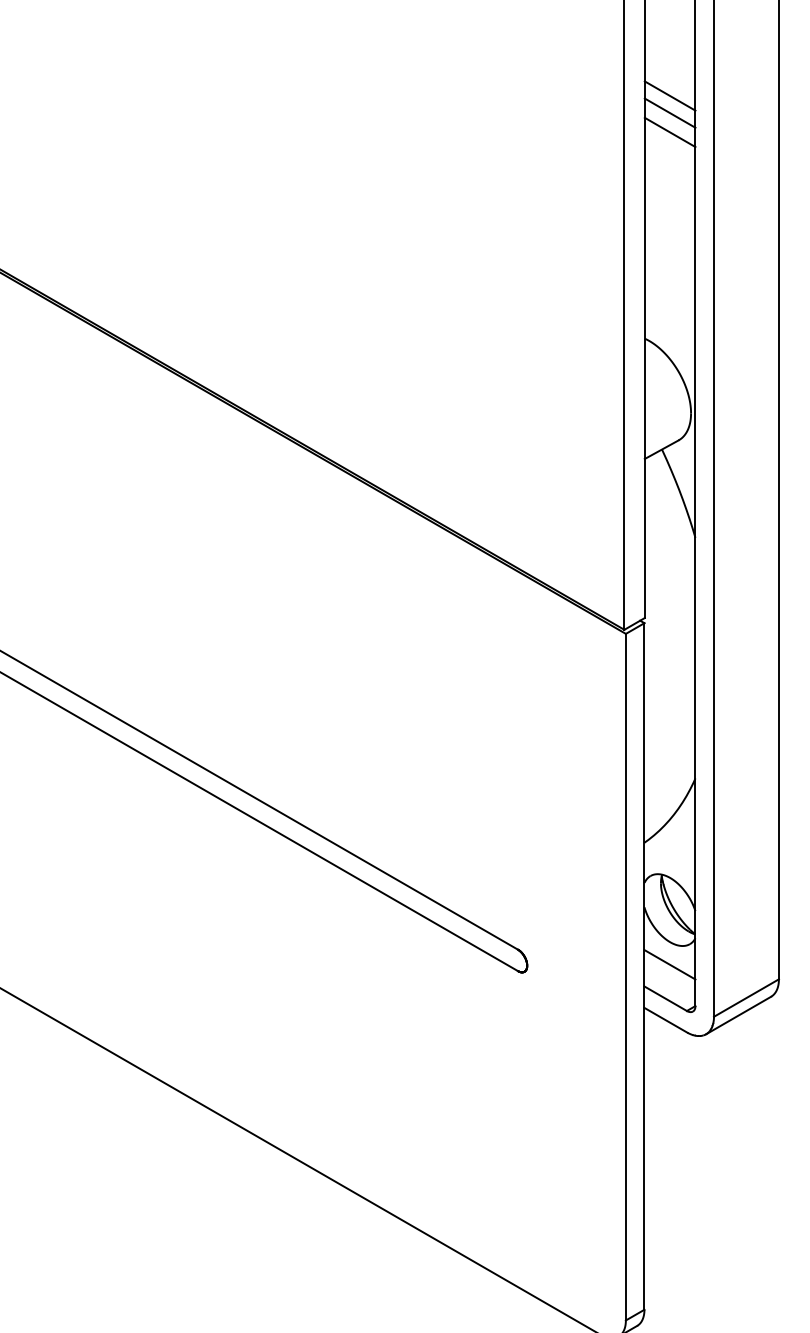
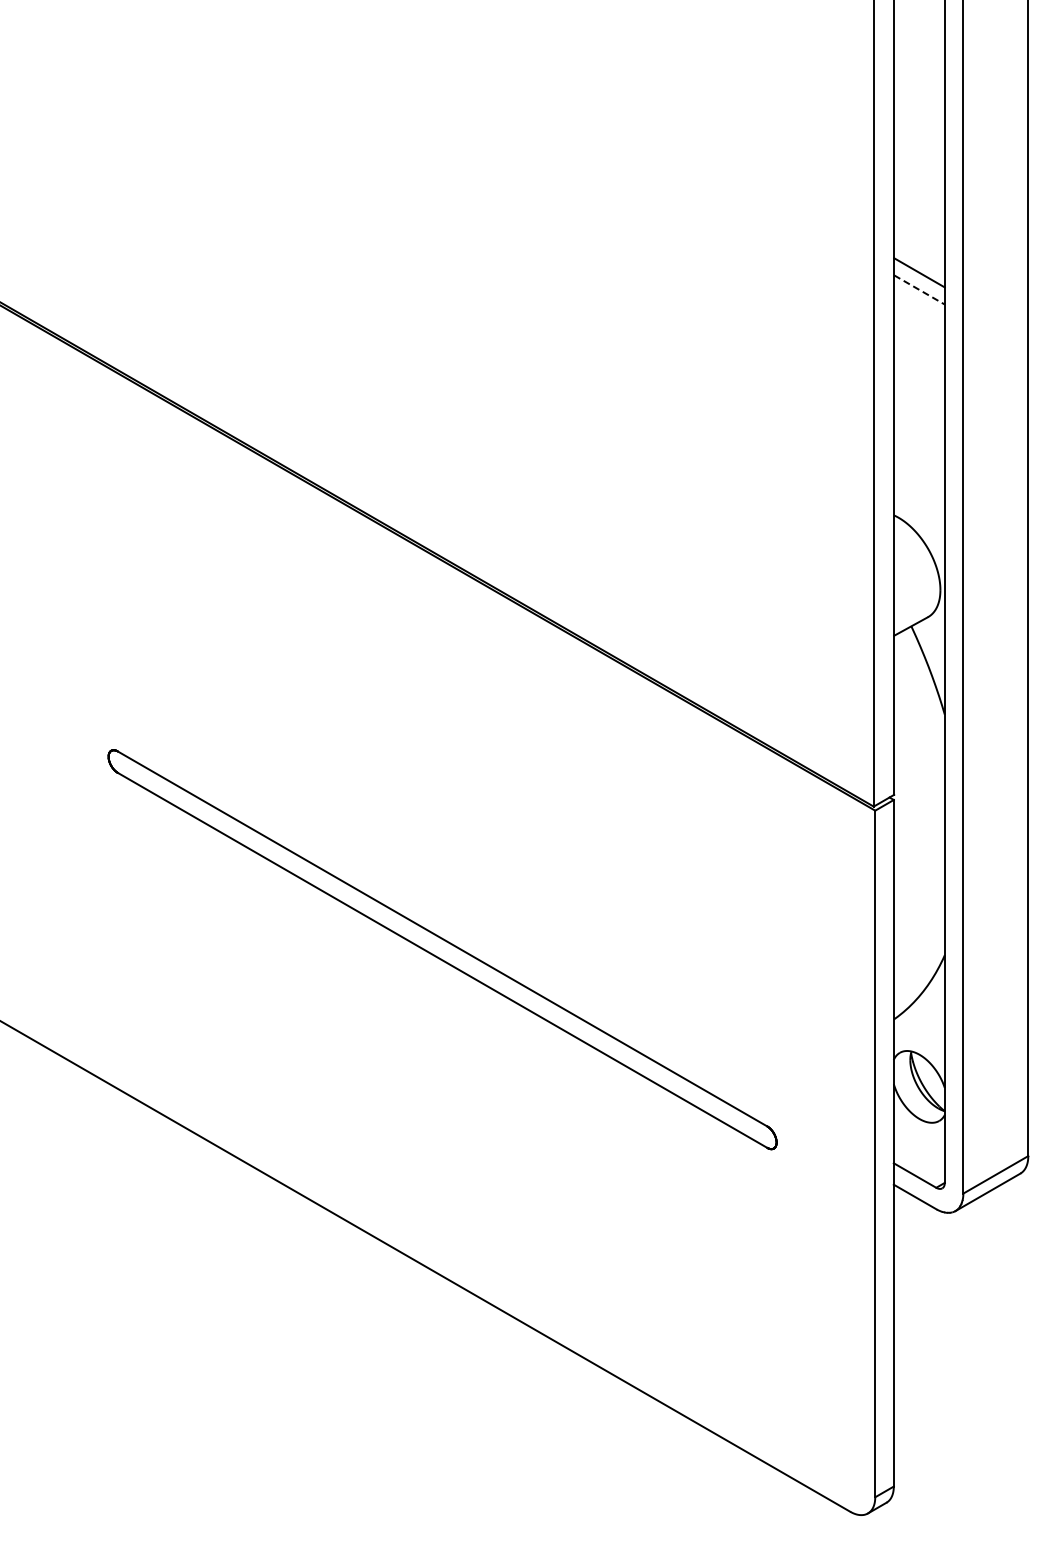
line: (670, 113) -> (919, 290), solid -> dashed
line: (670, 131) -> (919, 308), removed
line: (669, 964) -> (918, 1141), removed

